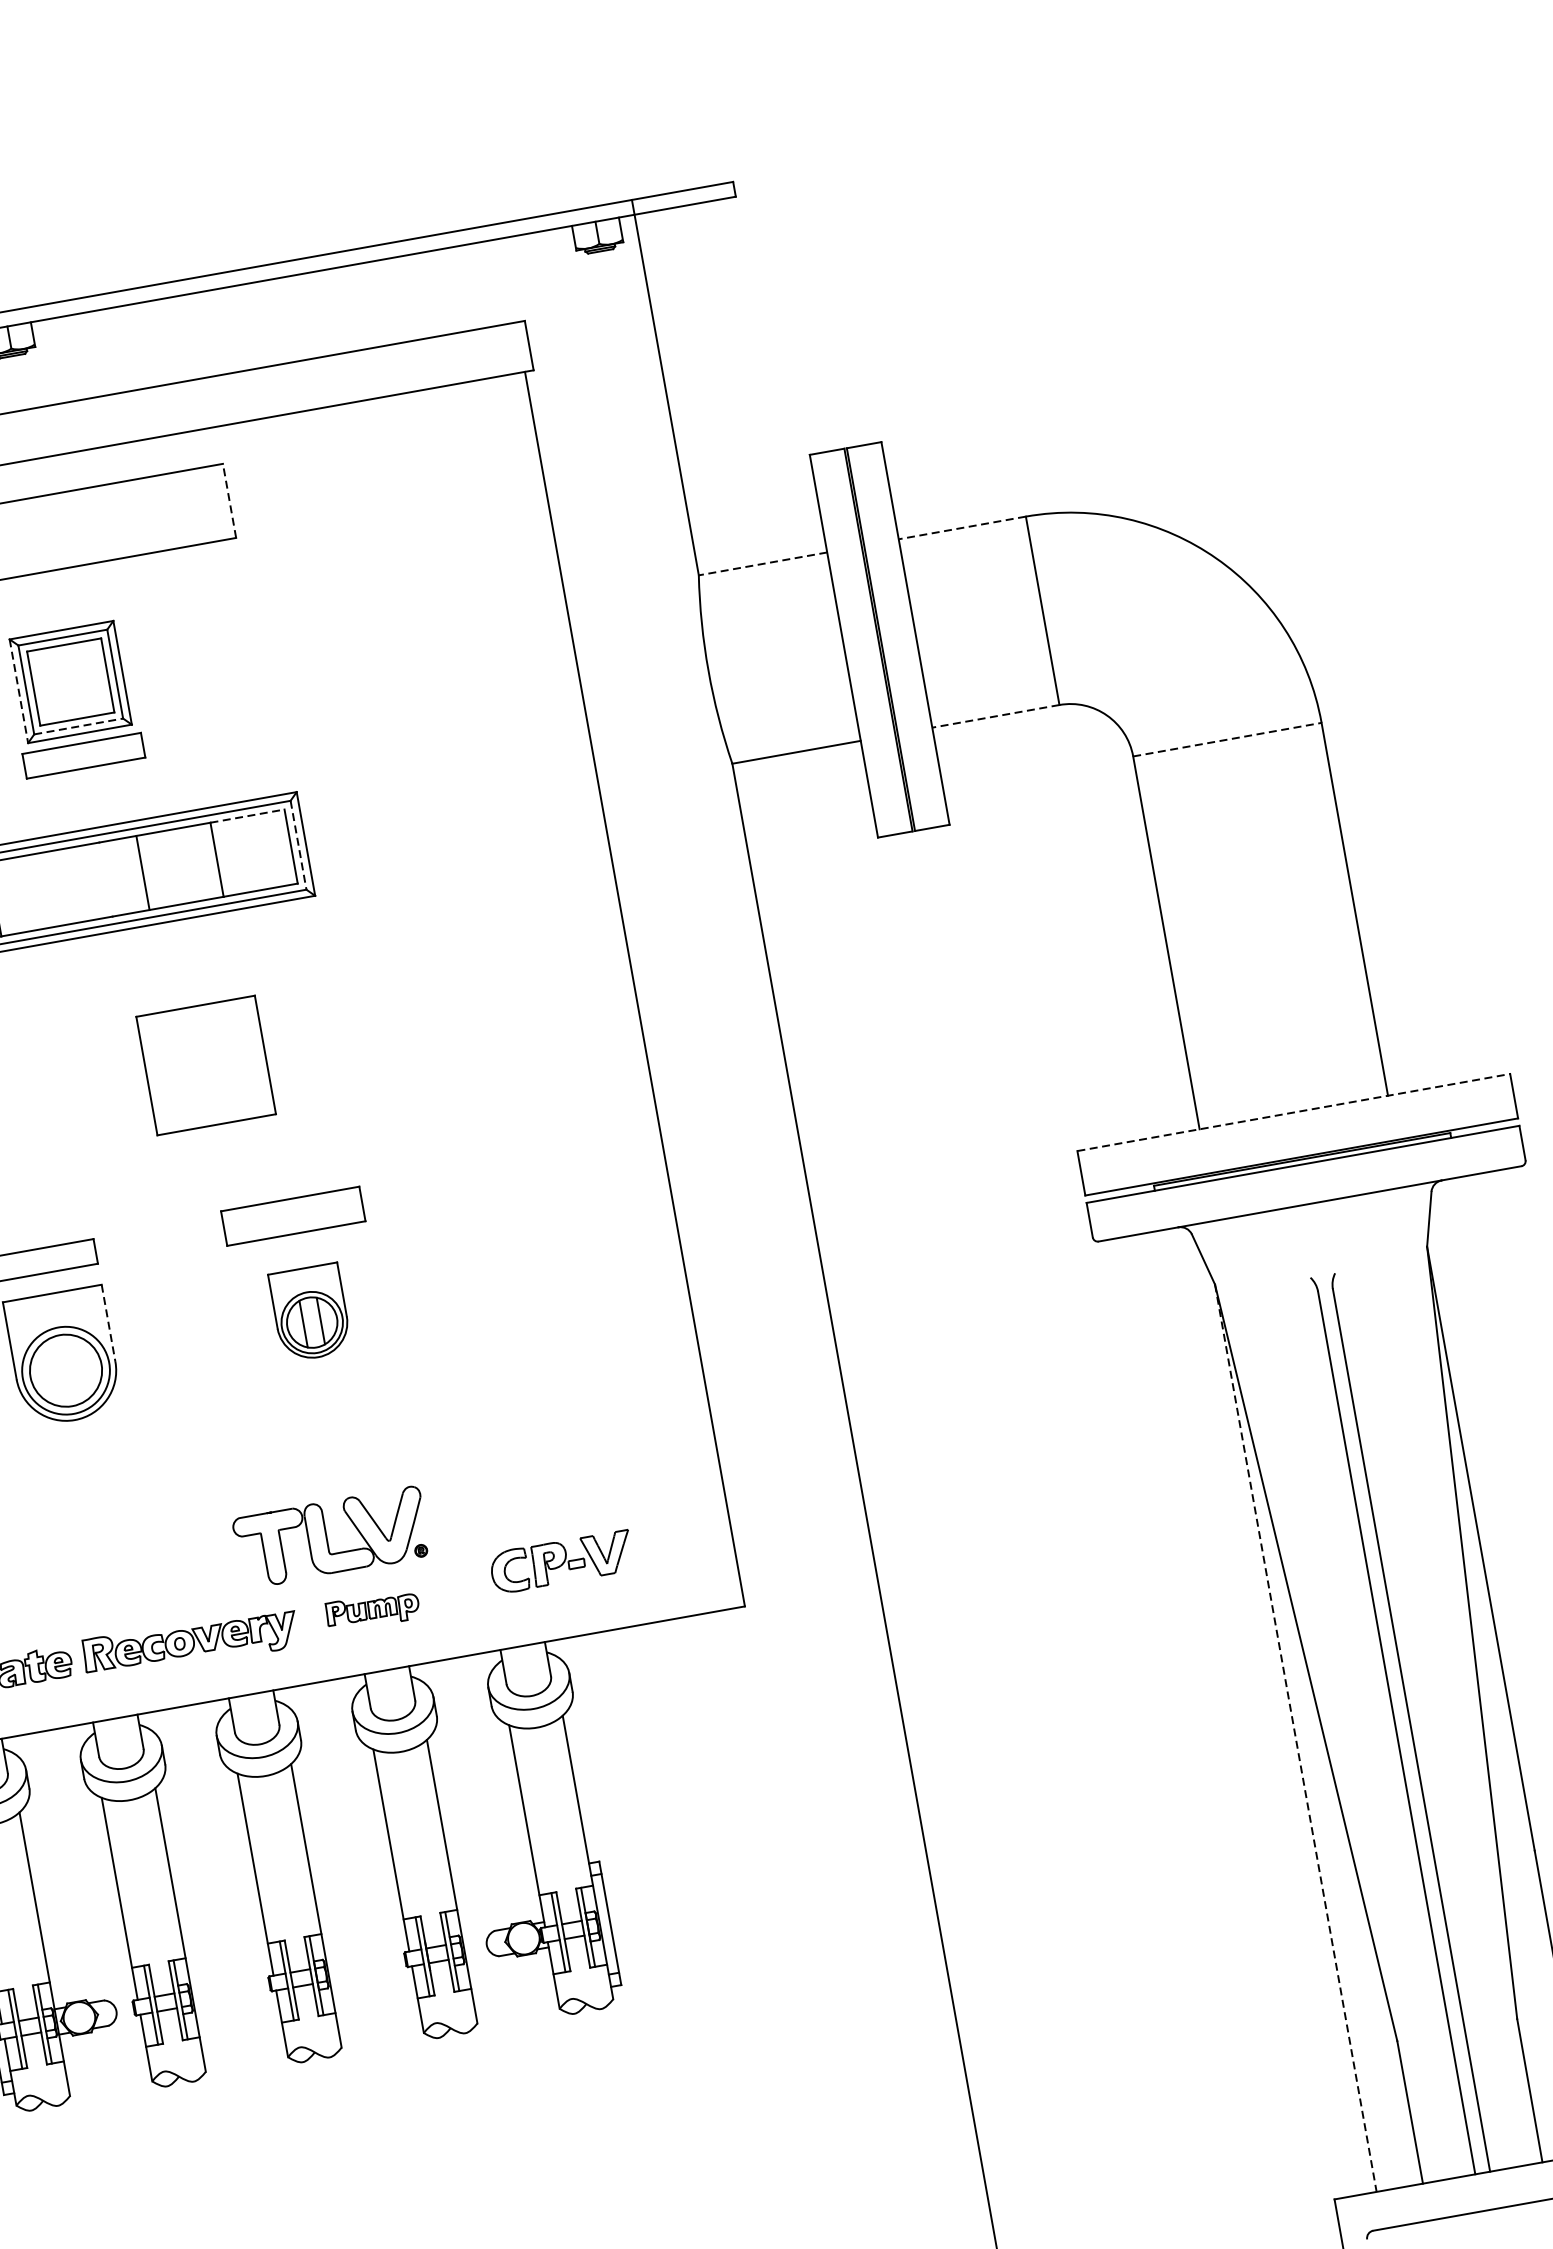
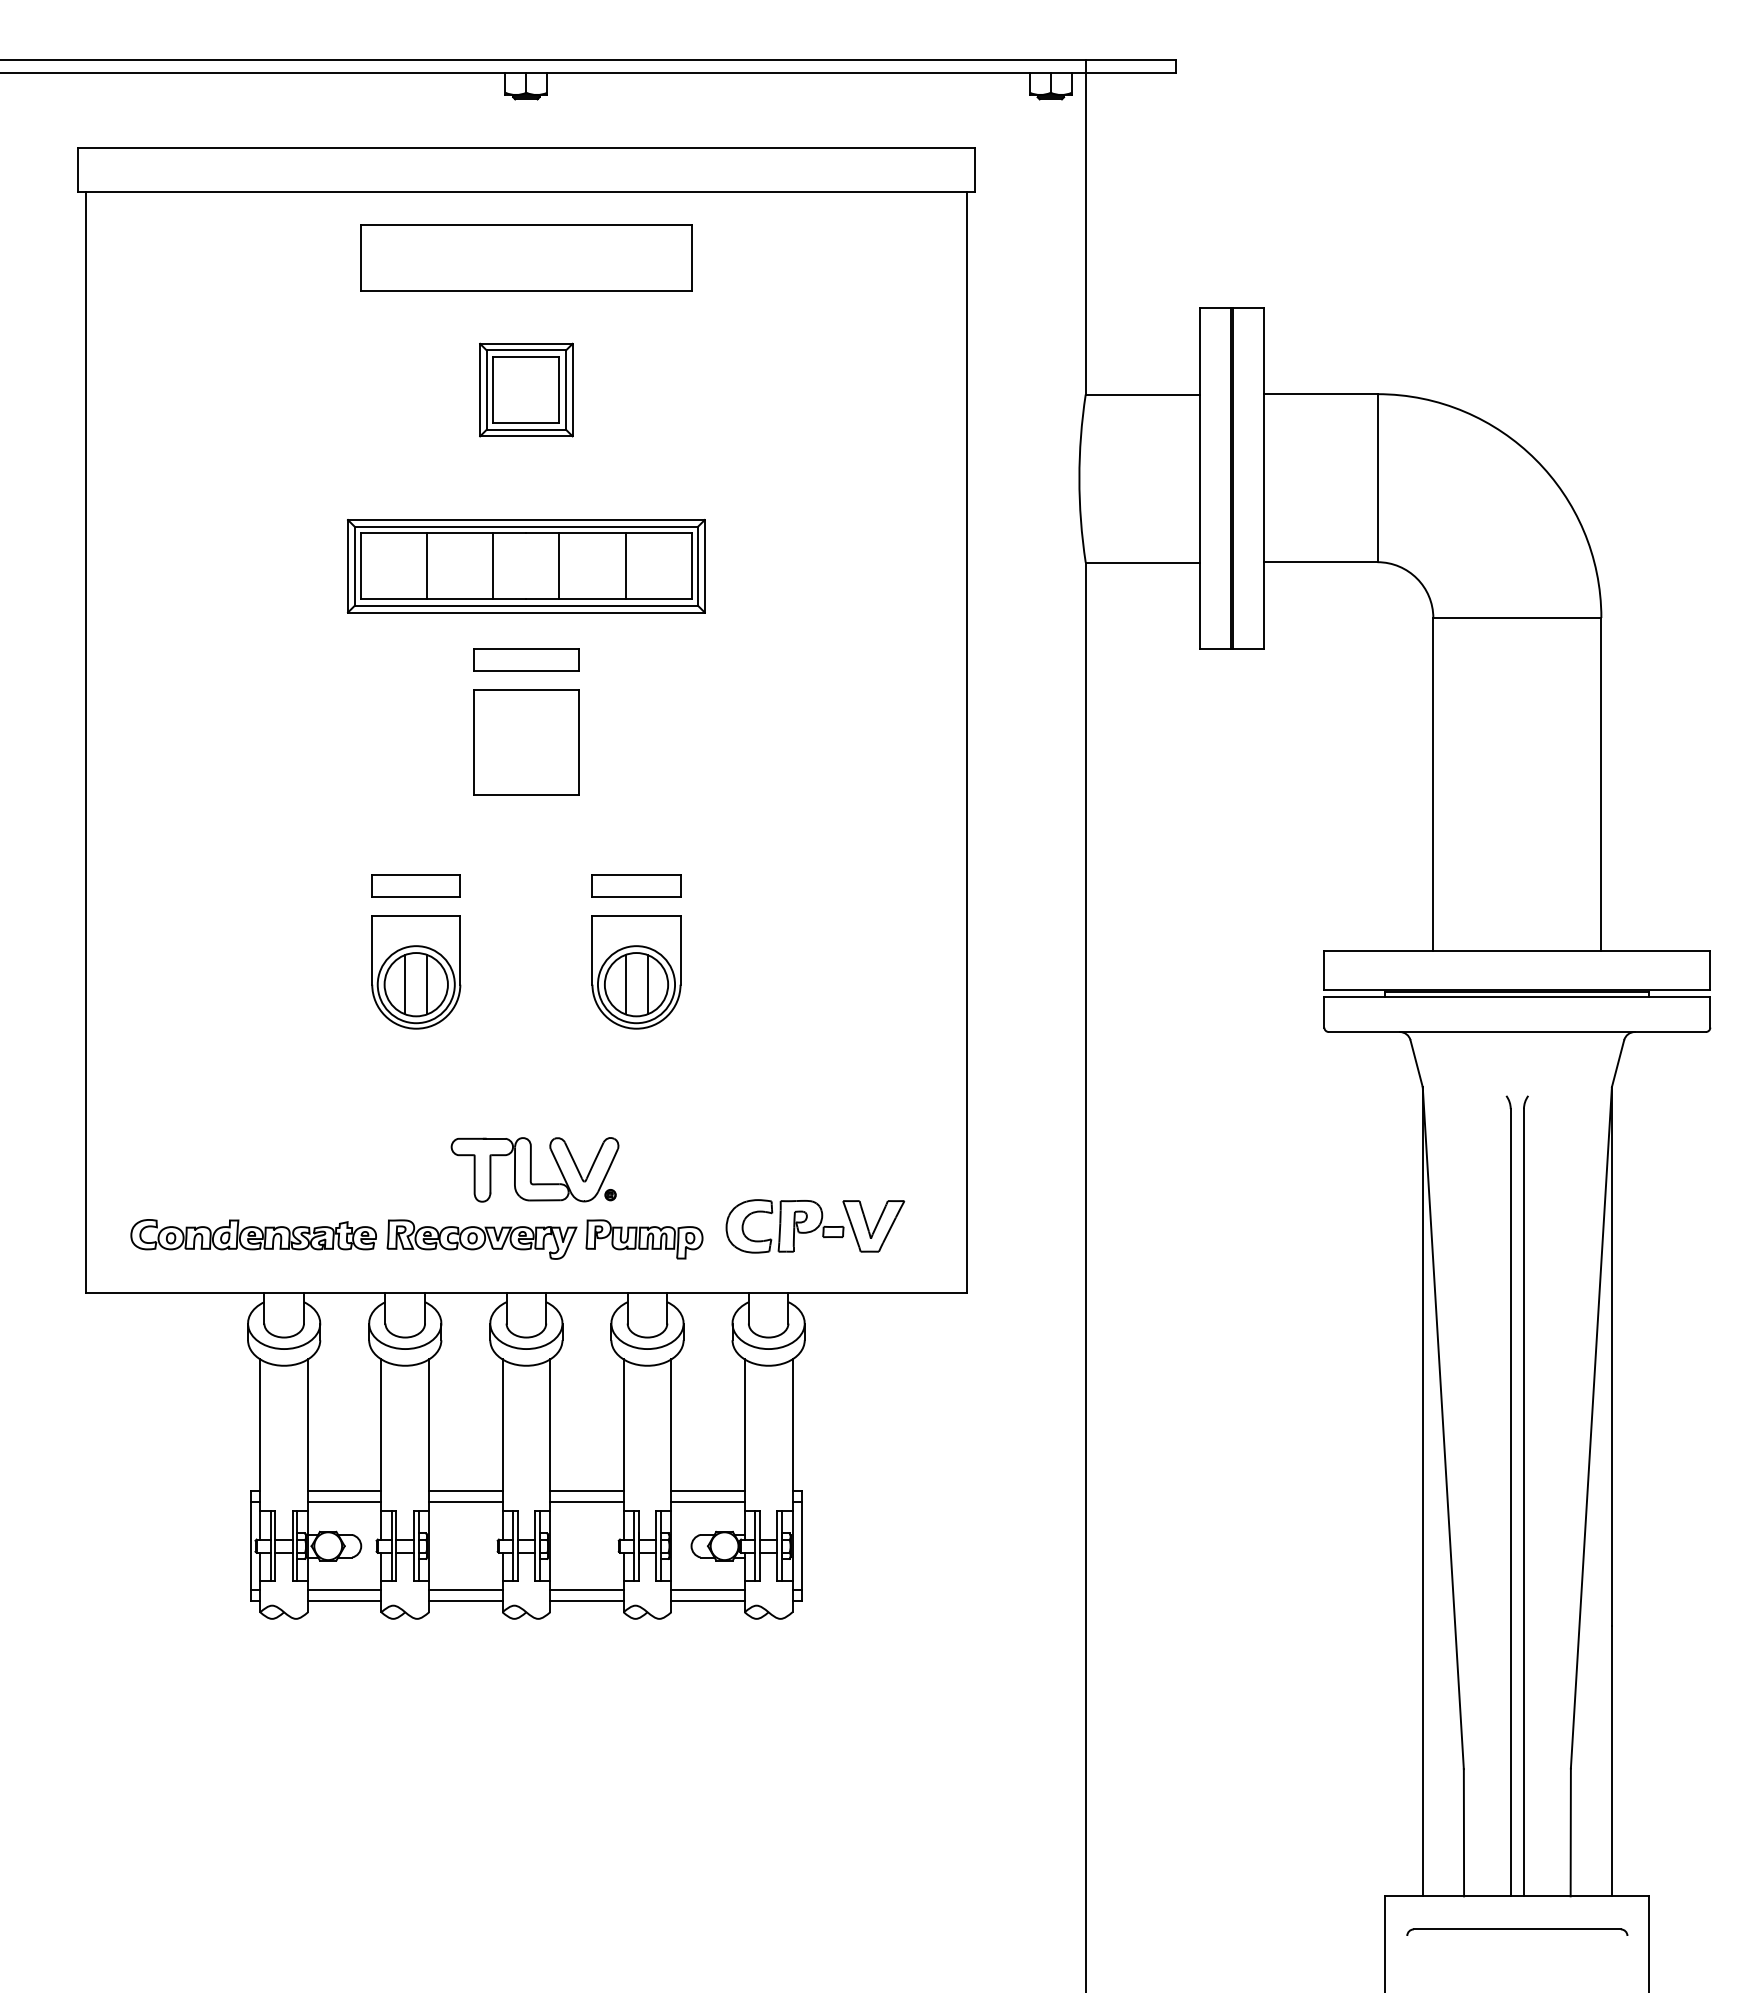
line: (229, 500) -> (691, 257), dashed -> solid
line: (962, 528) -> (1320, 394), dashed -> solid
line: (762, 563) -> (1142, 394), dashed -> solid
line: (19, 691) -> (480, 390), dashed -> solid
line: (995, 716) -> (1320, 562), dashed -> solid
line: (78, 726) -> (526, 429), dashed -> solid
line: (1227, 740) -> (1517, 618), dashed -> solid
part: (83, 755) -> (526, 659), moved
line: (248, 816) -> (659, 533), dashed -> solid
line: (298, 845) -> (698, 566), dashed -> solid
line: (69, 886) -> (493, 566), added
part: (206, 1065) -> (526, 742), moved
line: (1293, 1112) -> (1517, 950), dashed -> solid
part: (293, 1215) -> (636, 885), size x0.71
part: (310, 1313) -> (636, 972), size x1.43
line: (108, 1323) -> (460, 950), dashed -> solid
line: (78, 1368) -> (427, 984), added
line: (53, 1372) -> (405, 984), added
part: (330, 1537) -> (534, 1169), moved
part: (561, 1562) -> (815, 1226), size x1.43
part: (372, 1610) -> (644, 1239), size x1.43
line: (1295, 1738) -> (1422, 1491), dashed -> solid
line: (493, 1880) -> (707, 1491), added
line: (496, 1893) -> (707, 1502), added
line: (358, 1904) -> (586, 1491), added
line: (360, 1917) -> (586, 1502), added
line: (222, 1929) -> (465, 1491), added
line: (224, 1941) -> (465, 1502), added
line: (86, 1953) -> (344, 1491), added
line: (88, 1965) -> (344, 1502), added
line: (513, 1991) -> (707, 1590), added
line: (515, 2004) -> (707, 1601), added
line: (377, 2015) -> (586, 1590), added
line: (380, 2028) -> (586, 1601), added
line: (242, 2040) -> (465, 1590), added
line: (244, 2052) -> (465, 1601), added
line: (106, 2064) -> (344, 1590), added
line: (108, 2076) -> (344, 1601), added

